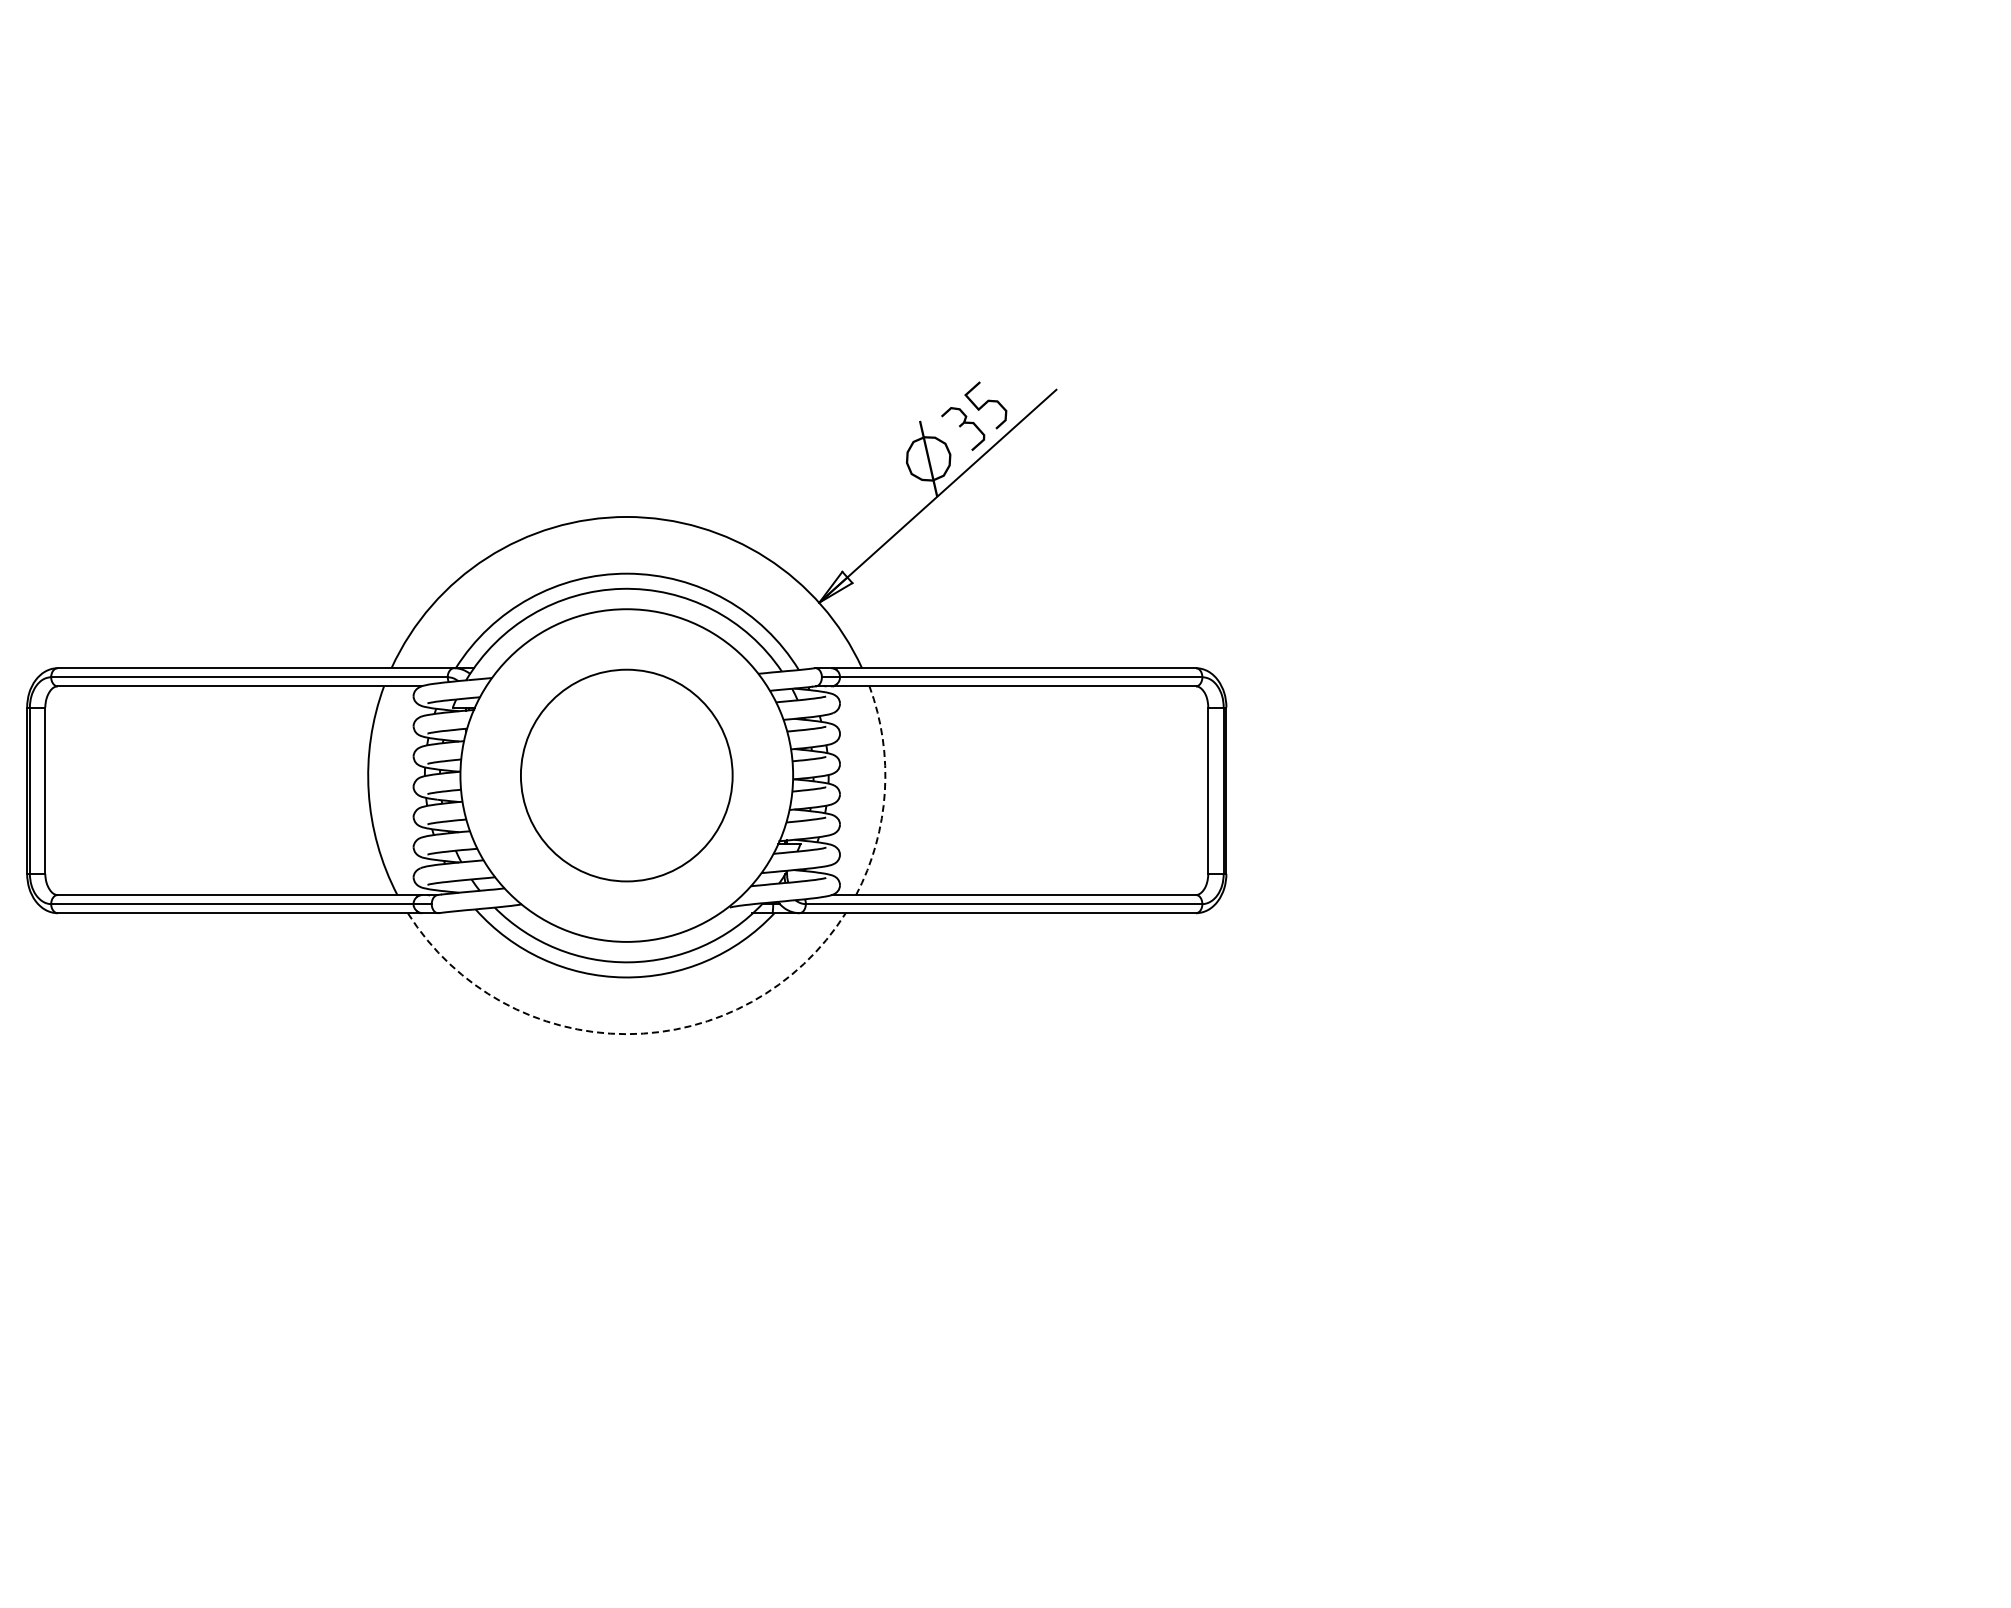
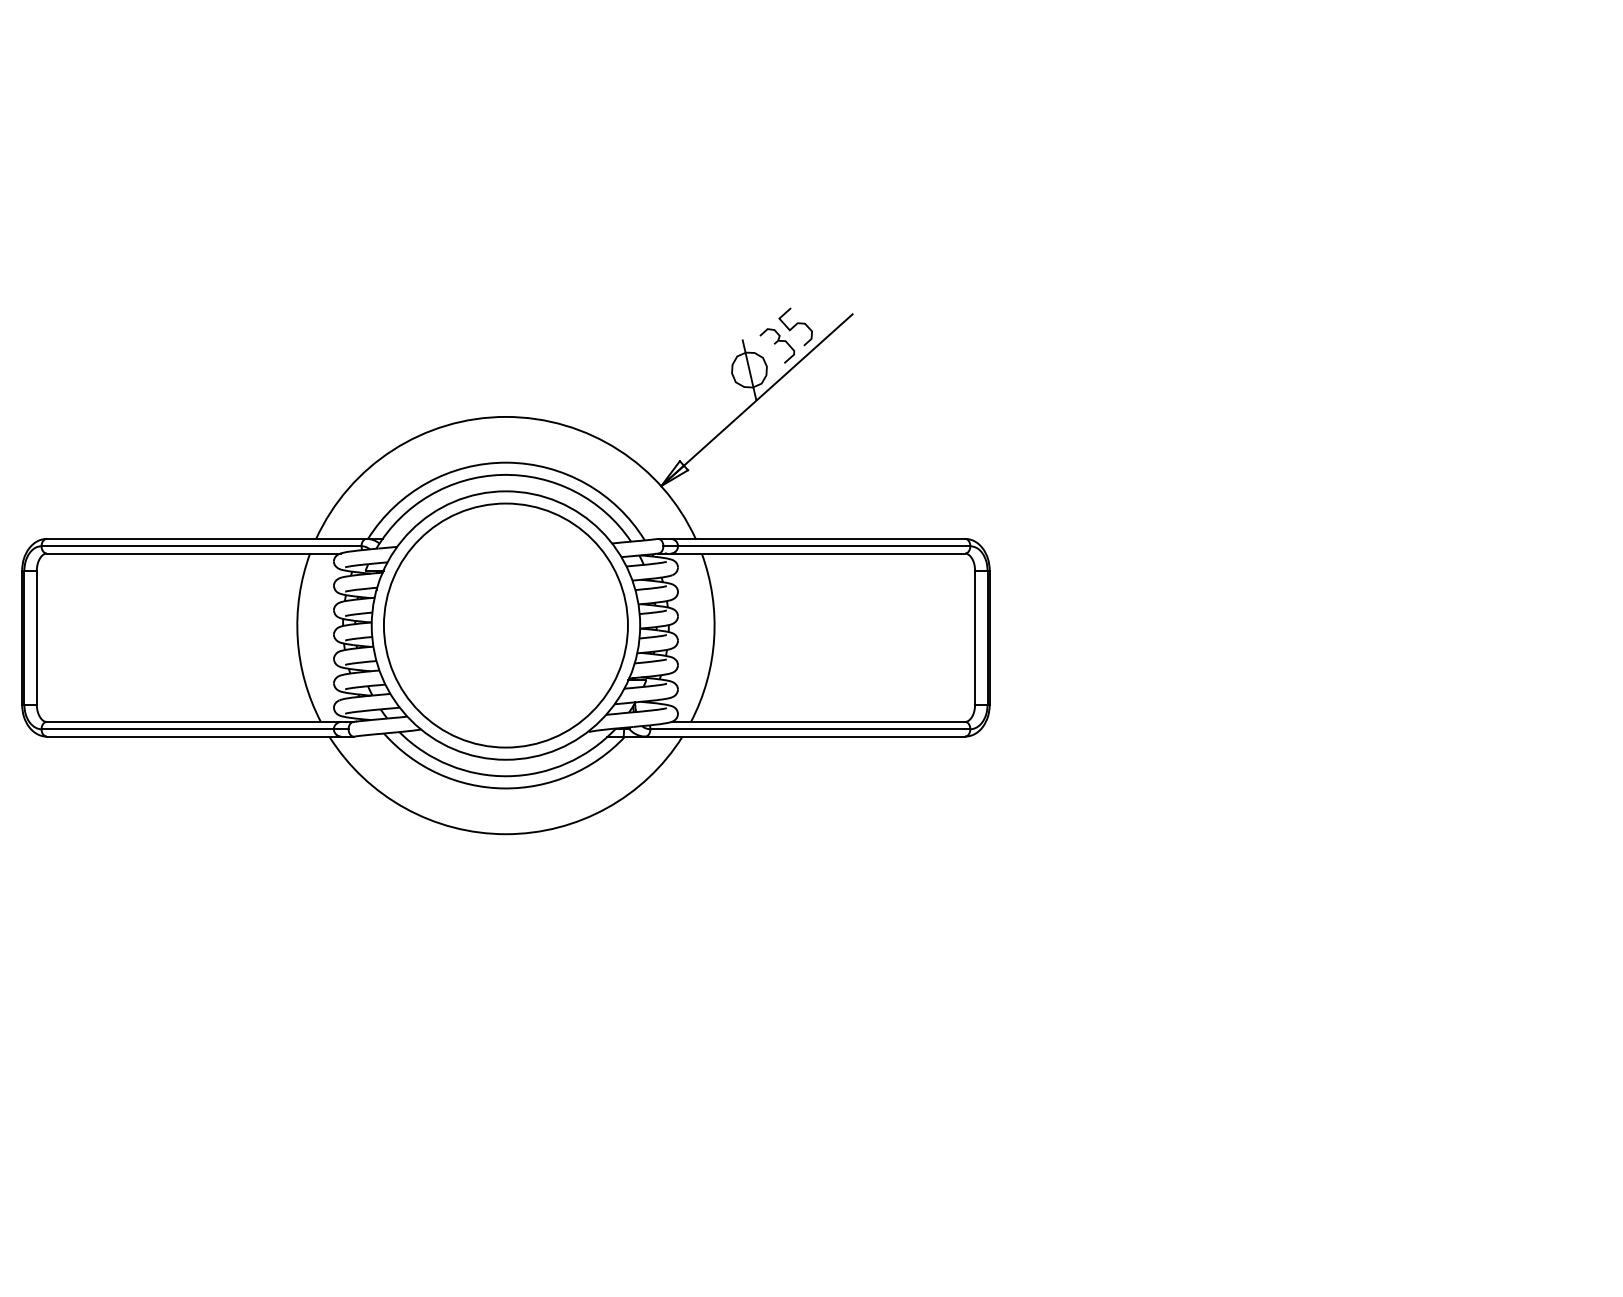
circle: (626, 775) -> (505, 625), size x1.43
arc: (884, 792) -> (713, 639), dashed -> solid
arc: (626, 1034) -> (505, 834), dashed -> solid

